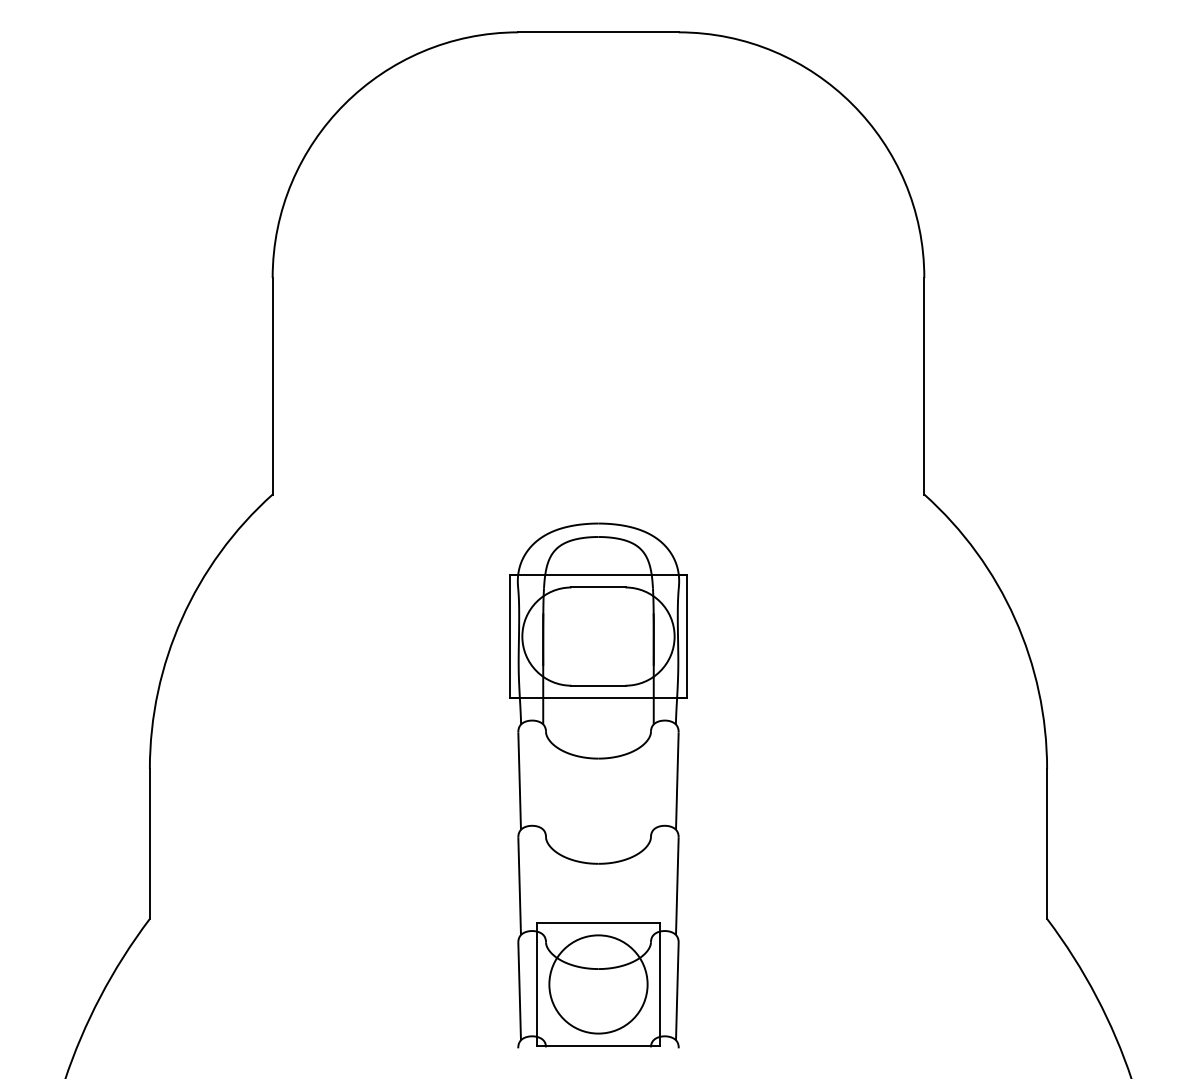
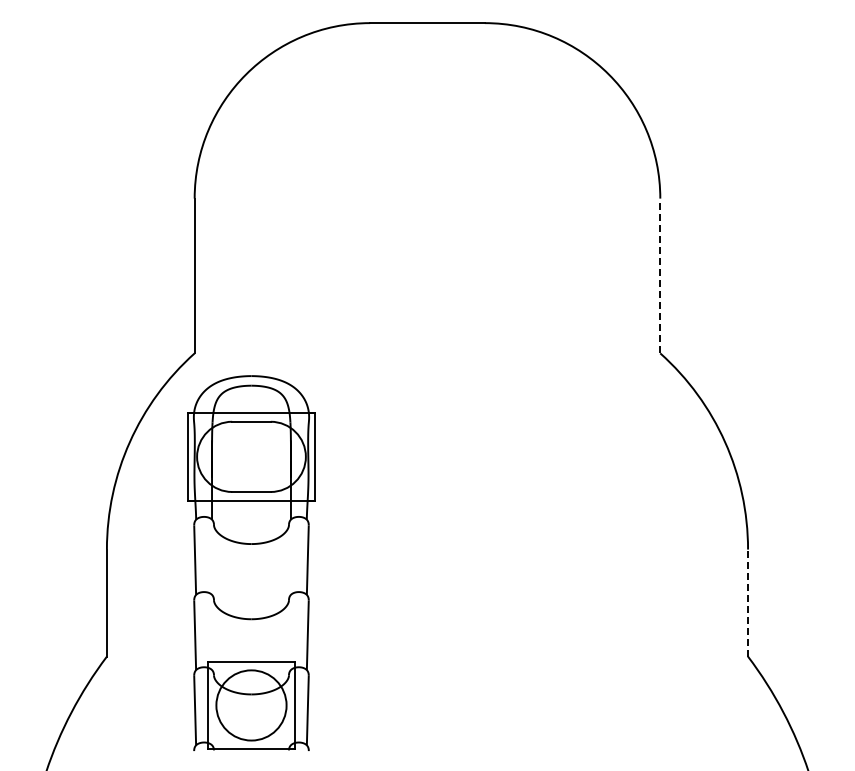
line: (924, 385) -> (660, 275), solid -> dashed
part: (598, 784) -> (251, 562), moved
line: (1047, 844) -> (748, 603), solid -> dashed

